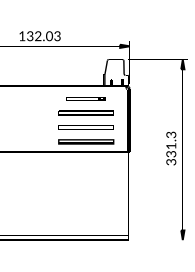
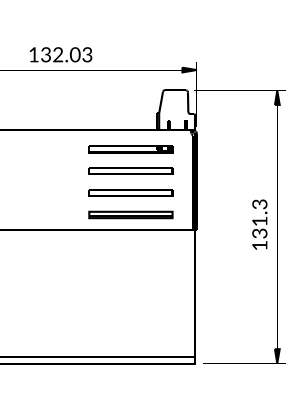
part: (85, 98) -> (129, 149), size x1.43
text: (171, 162) -> (260, 246), 331.3 -> 131.3

